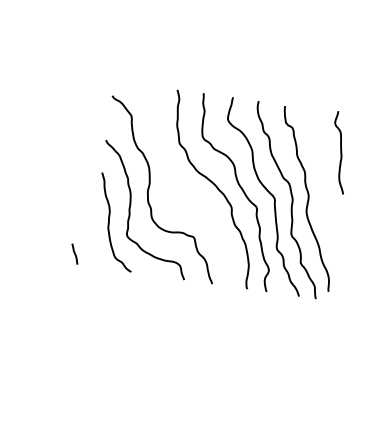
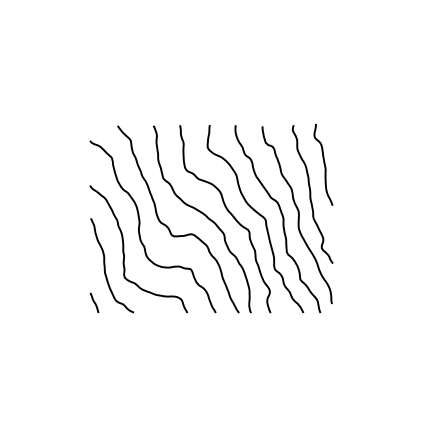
curve: (323, 180) -> (311, 194), added
curve: (177, 191) -> (168, 226), added
line: (74, 253) -> (94, 302), moved

